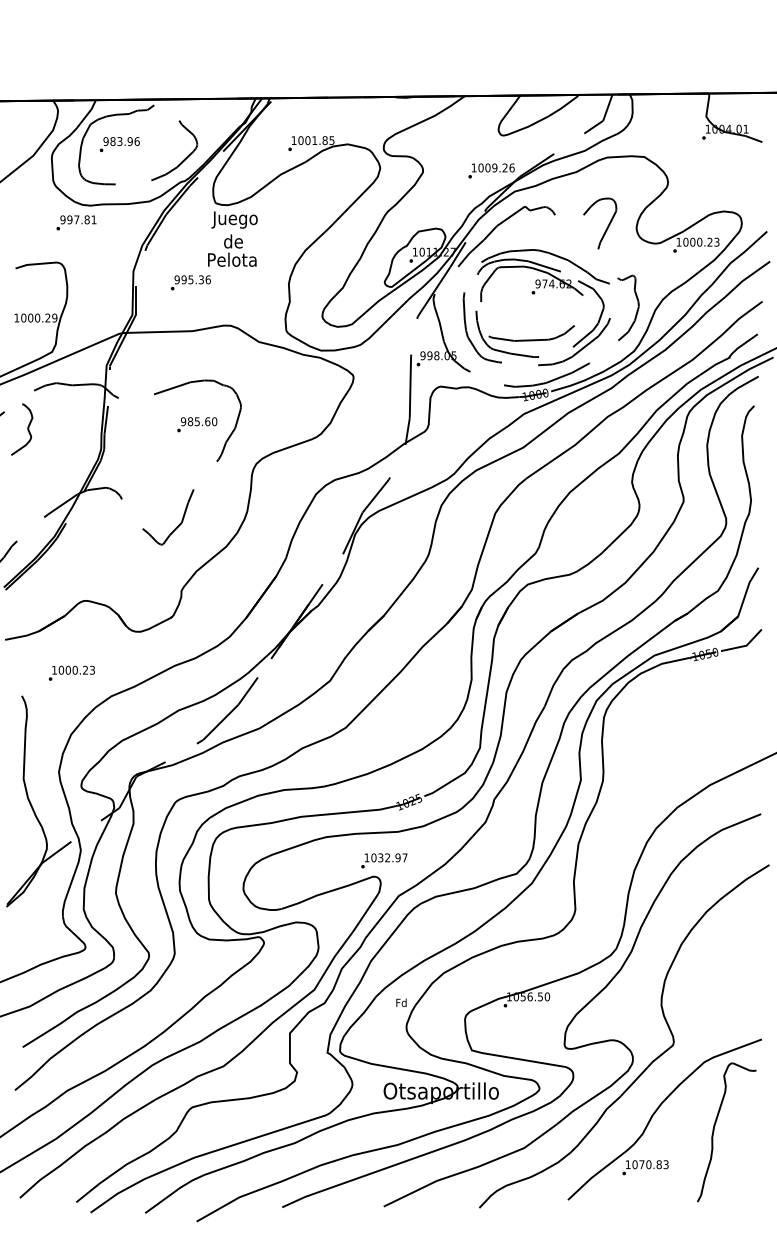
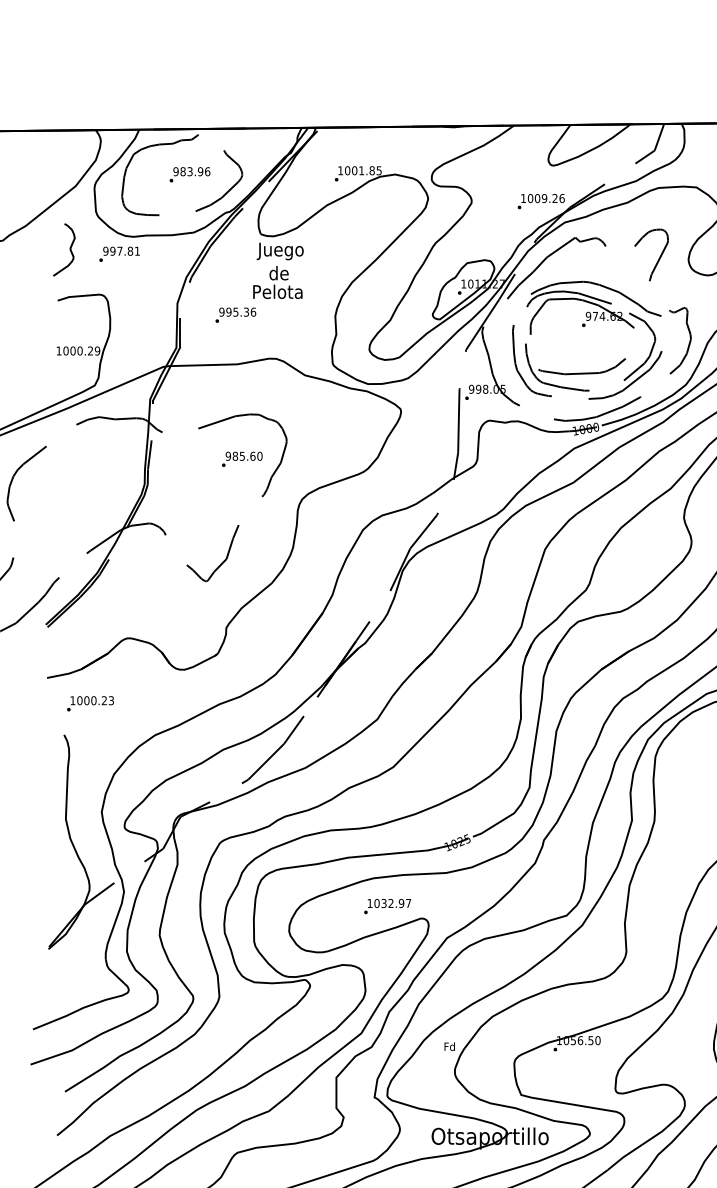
text: (119, 144) -> (189, 174), moved
curve: (27, 429) -> (69, 249), moved
text: (71, 672) -> (90, 702), moved
text: (384, 860) -> (387, 906), moved

